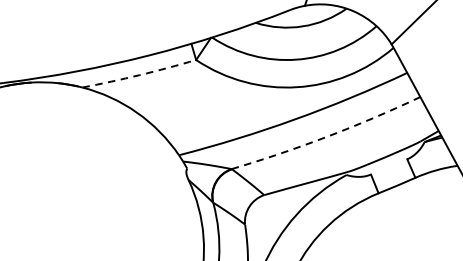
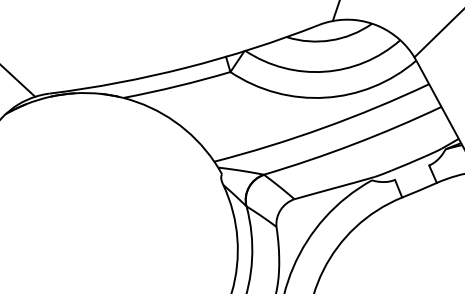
arc: (139, 75) -> (177, 86), dashed -> solid
arc: (326, 136) -> (353, 144), dashed -> solid

